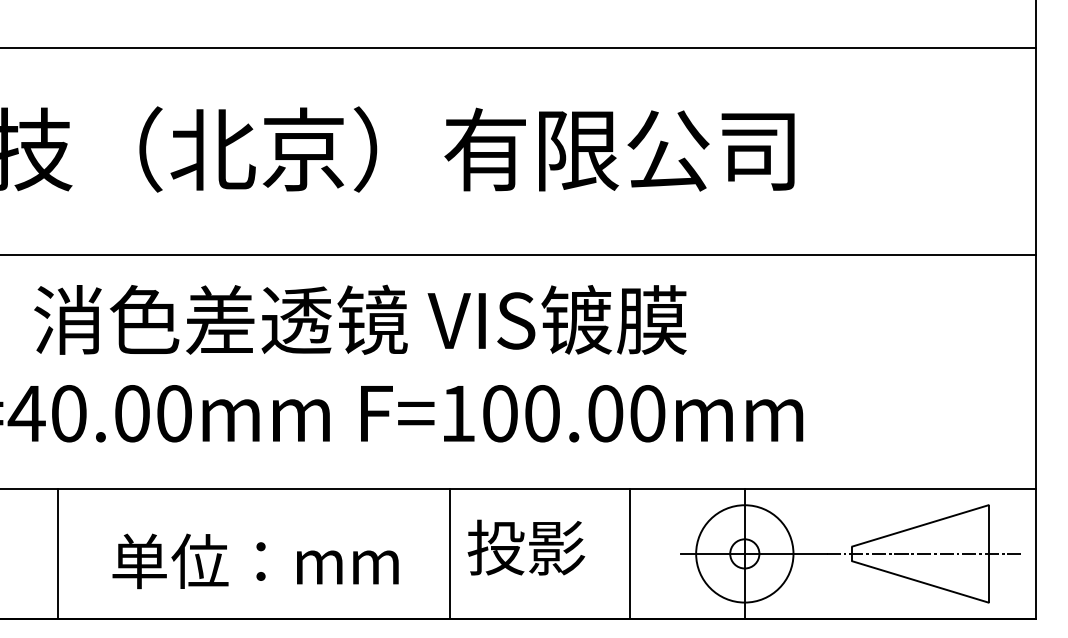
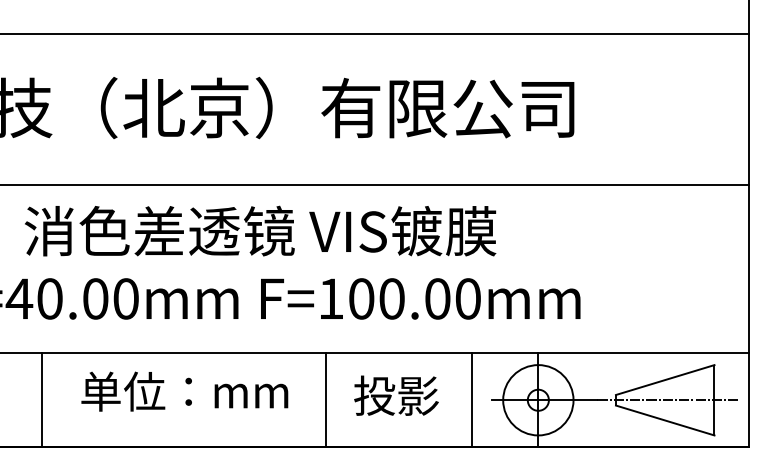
text: (526, 547) -> (396, 395), moved
line: (630, 554) -> (472, 400), moved
text: (255, 561) -> (184, 391), moved

